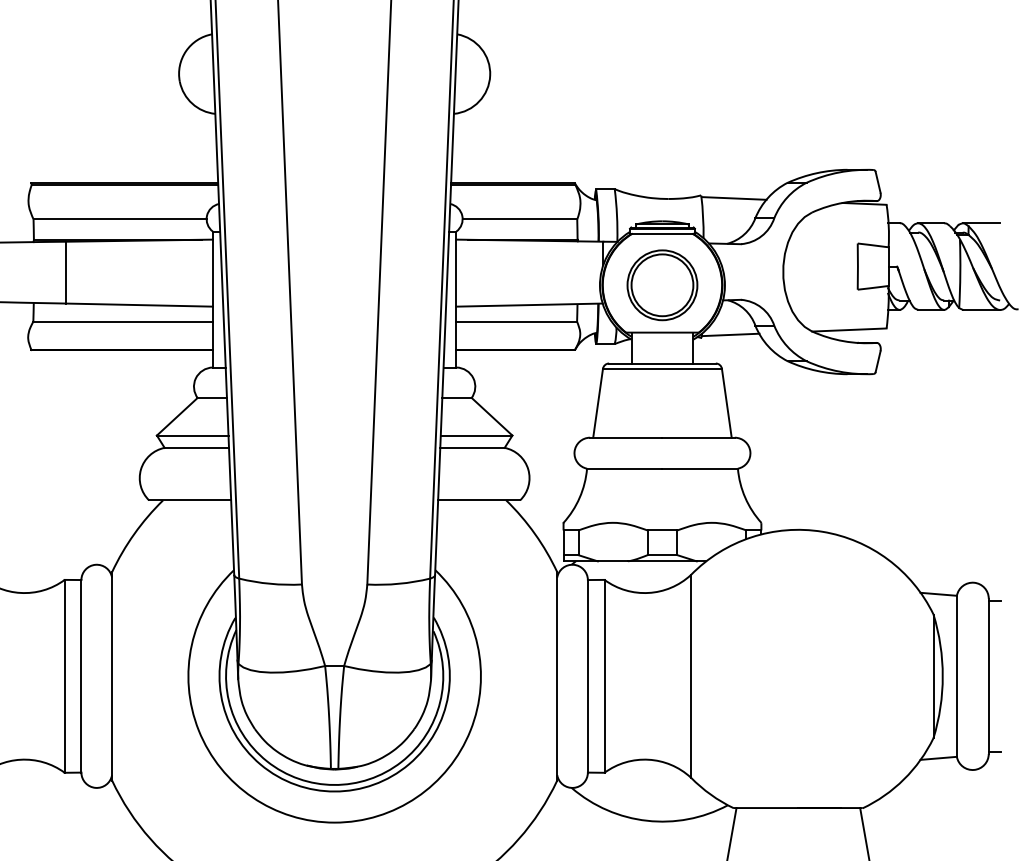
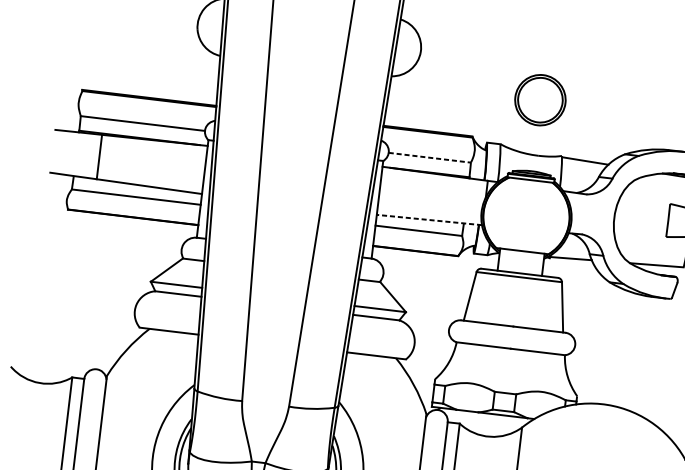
line: (520, 219) -> (430, 157), solid -> dashed
part: (662, 285) -> (540, 100), moved
line: (529, 305) -> (429, 220), solid -> dashed

